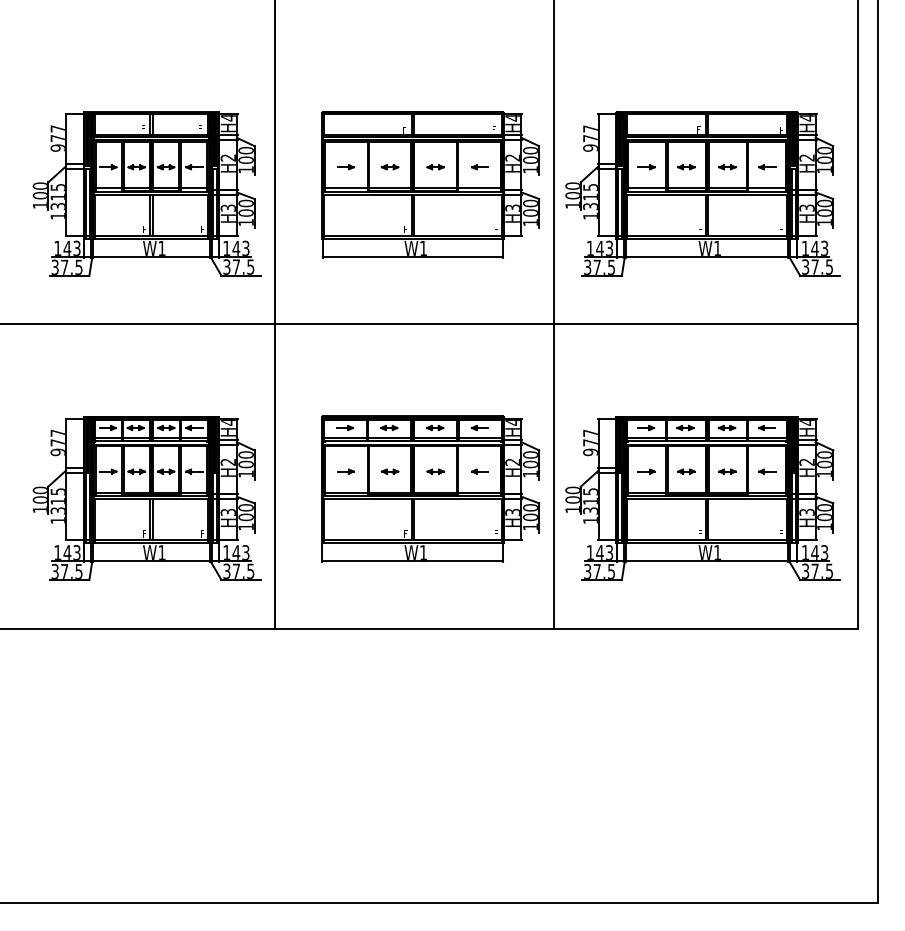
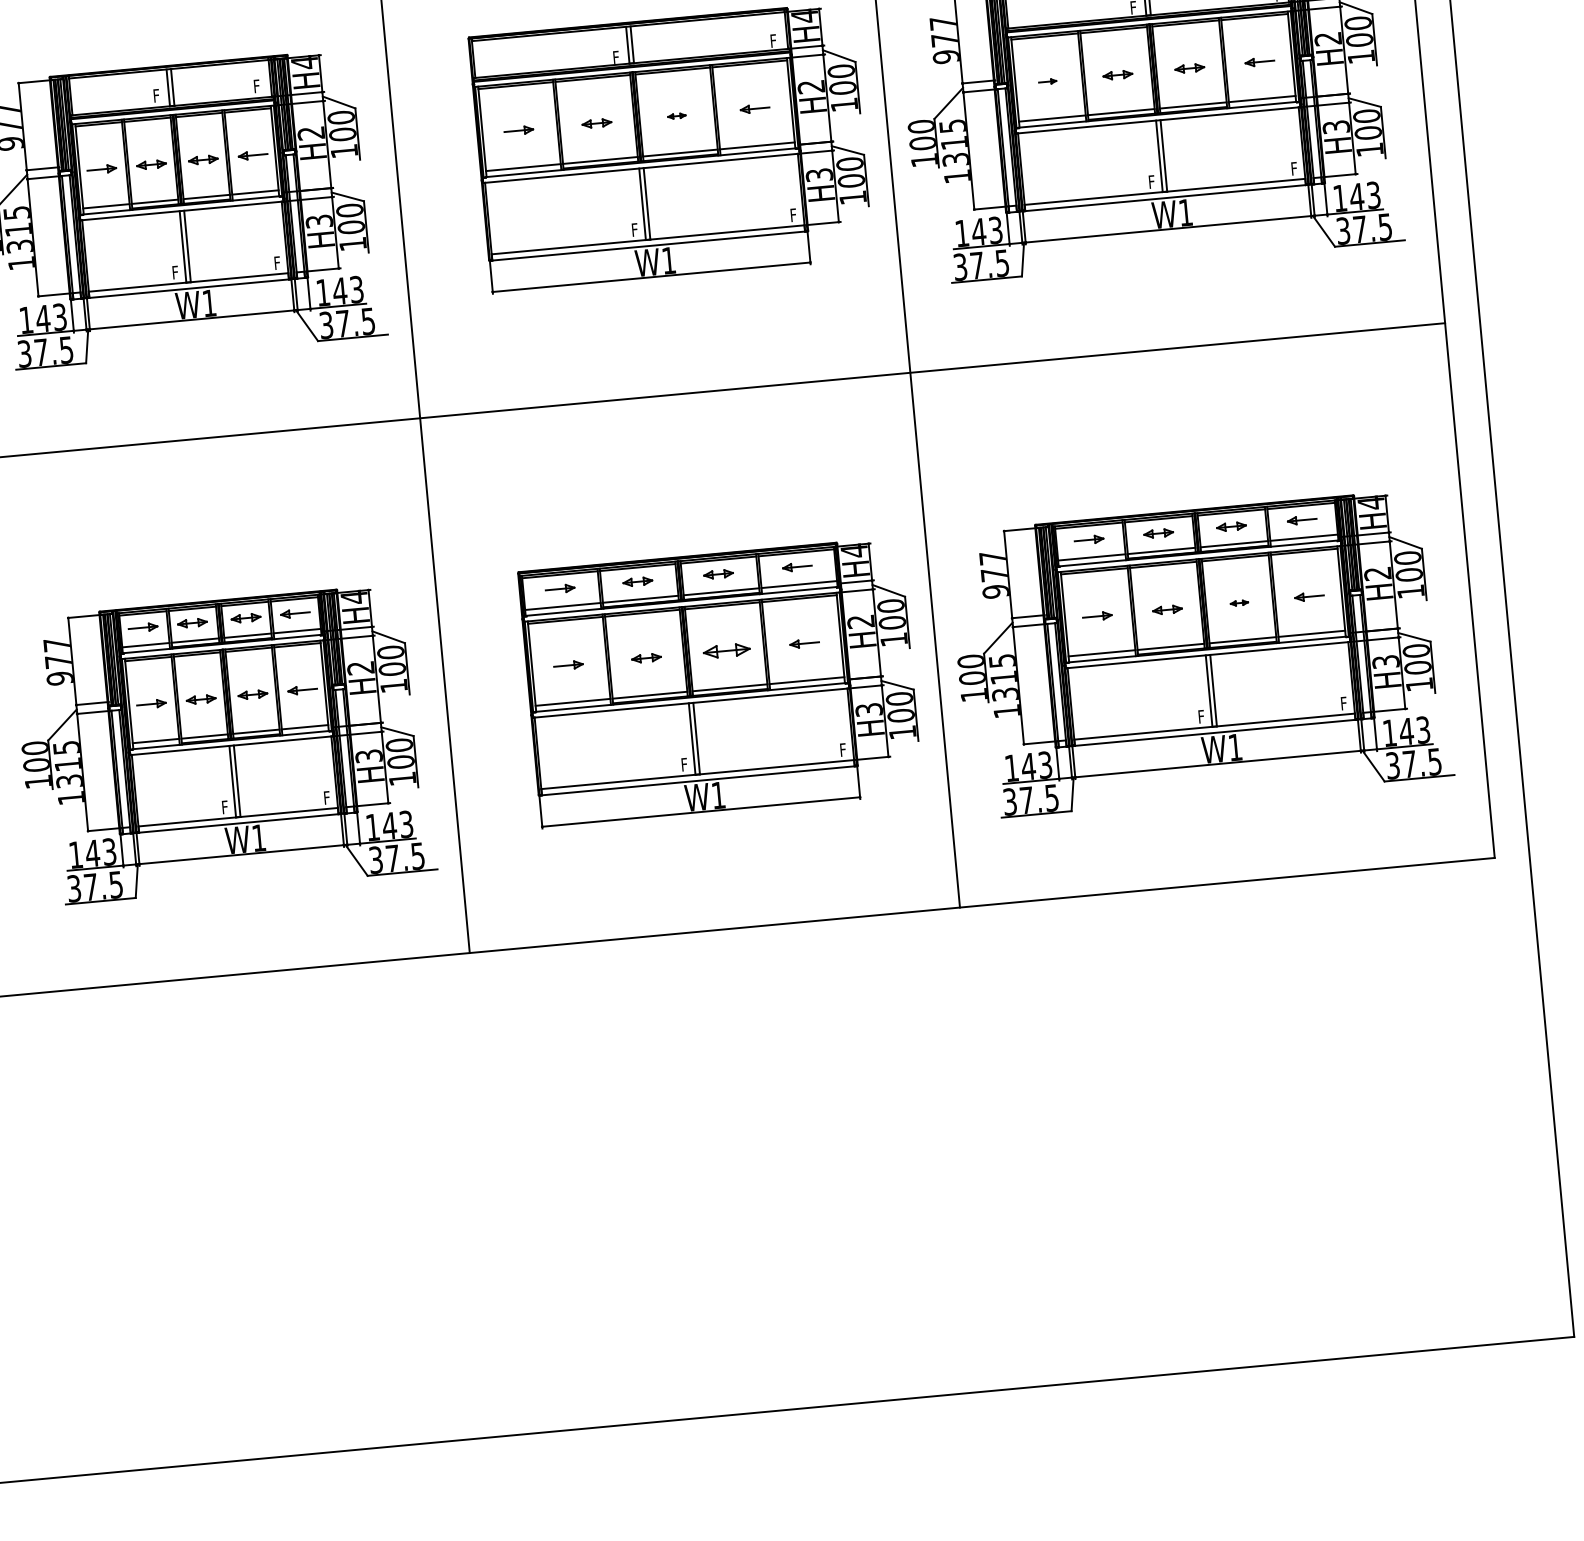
part: (435, 167) -> (676, 116), size x0.6
part: (646, 167) -> (1047, 81), size x0.6
part: (435, 471) -> (726, 650), size x1.6
part: (727, 471) -> (1239, 603), size x0.6

